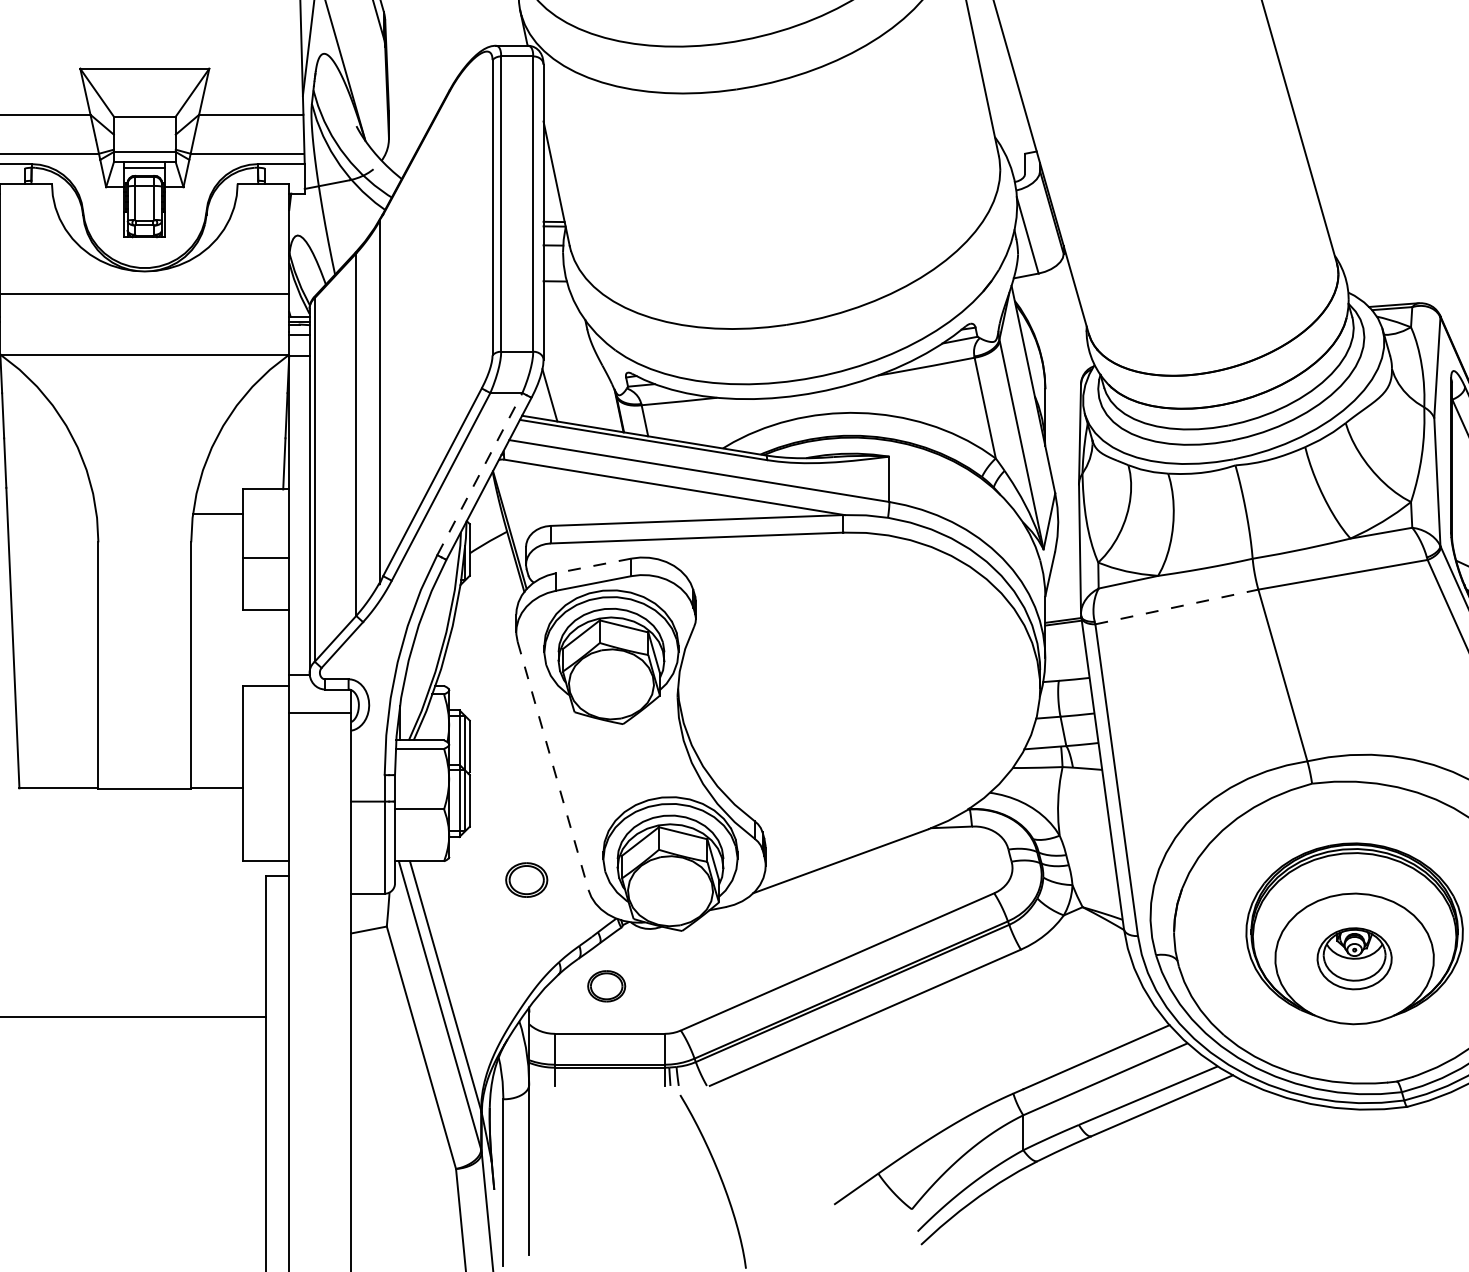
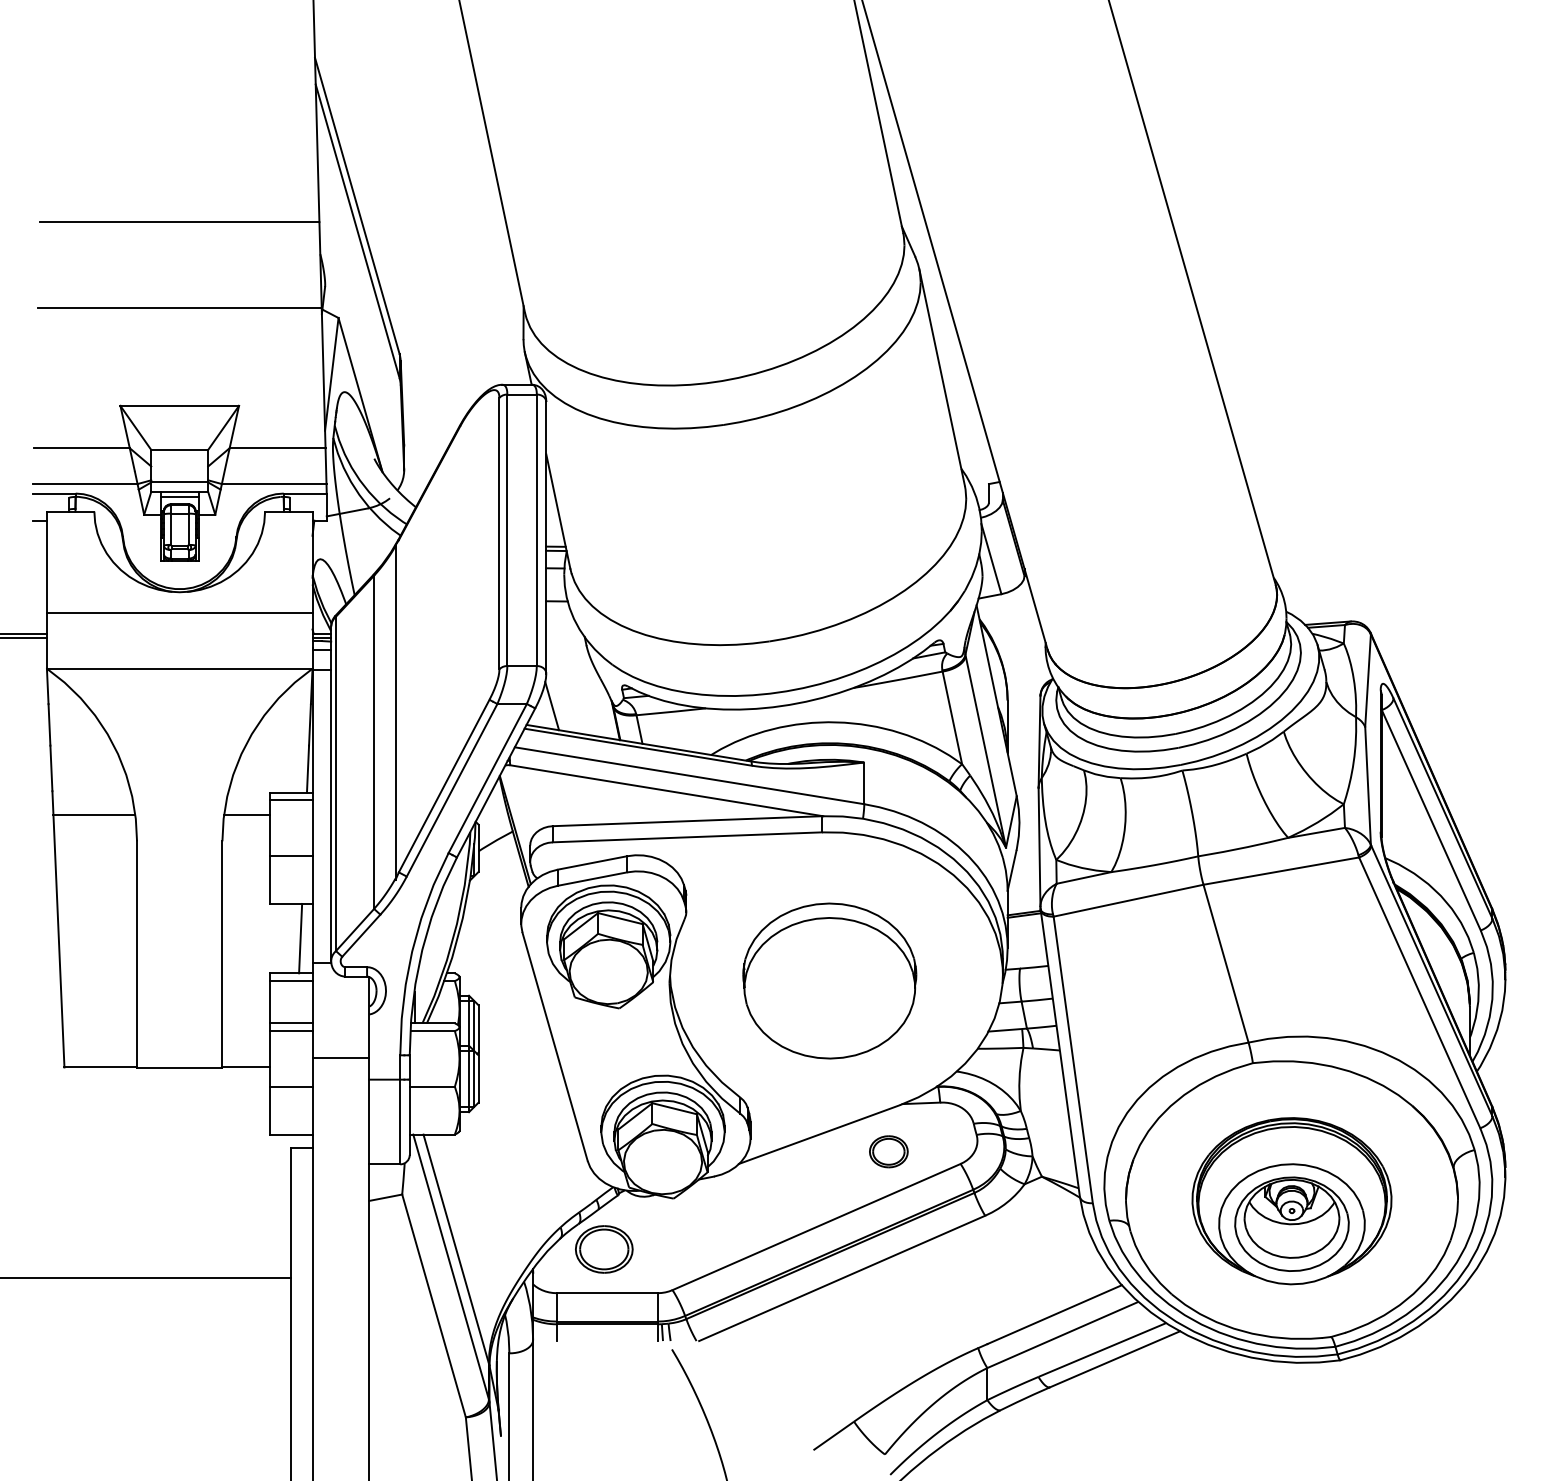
line: (480, 474) -> (488, 778), dashed -> solid
line: (265, 497) -> (290, 800), added
line: (52, 513) -> (94, 814), added
line: (592, 566) -> (591, 863), dashed -> solid
line: (1176, 606) -> (1128, 900), dashed -> solid
line: (276, 648) -> (300, 938), added
part: (851, 693) -> (829, 980), added
line: (265, 694) -> (290, 981), added
line: (319, 713) -> (340, 1058), moved
line: (265, 740) -> (290, 1023), added
line: (265, 749) -> (290, 1031), added
line: (553, 765) -> (555, 1046), dashed -> solid
line: (265, 809) -> (290, 1086), added
part: (526, 879) -> (888, 1151), moved
part: (1354, 958) -> (1291, 1223), size x1.67
part: (606, 986) -> (604, 1249), size x1.67

